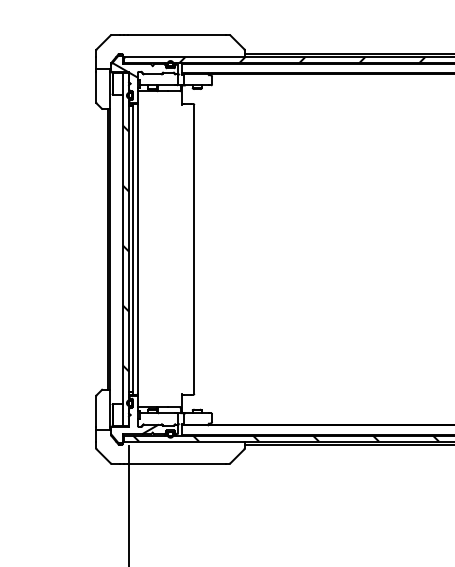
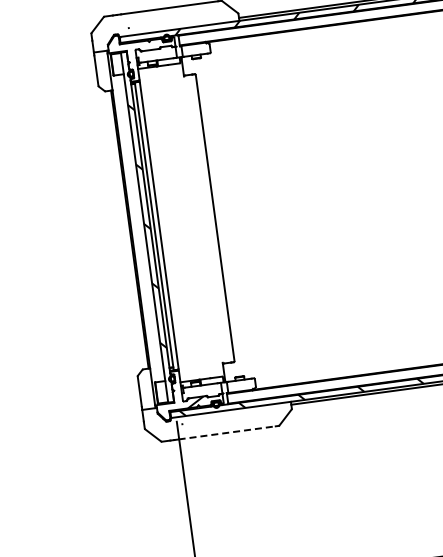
hatch: (124, 69) -> (121, 49), removed
line: (177, 463) -> (227, 432), solid -> dashed

